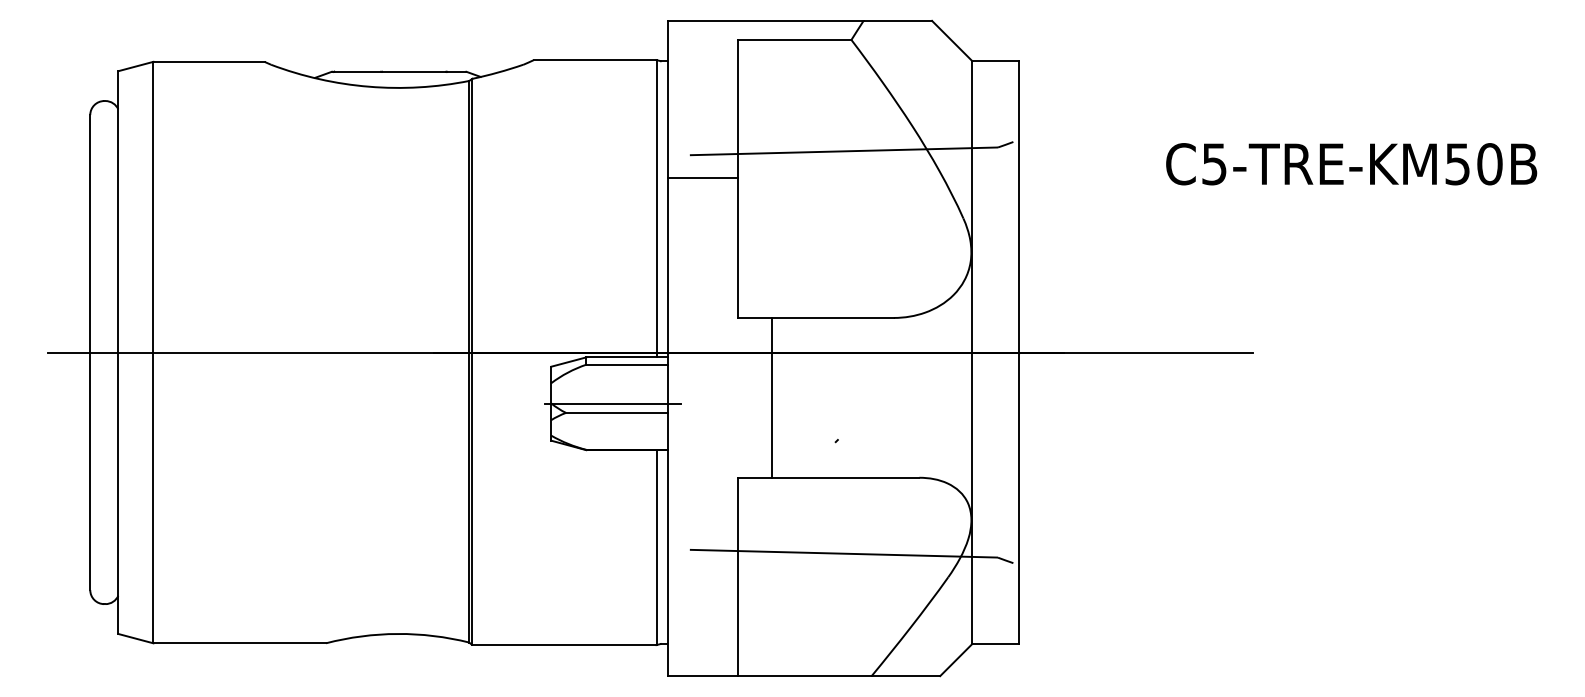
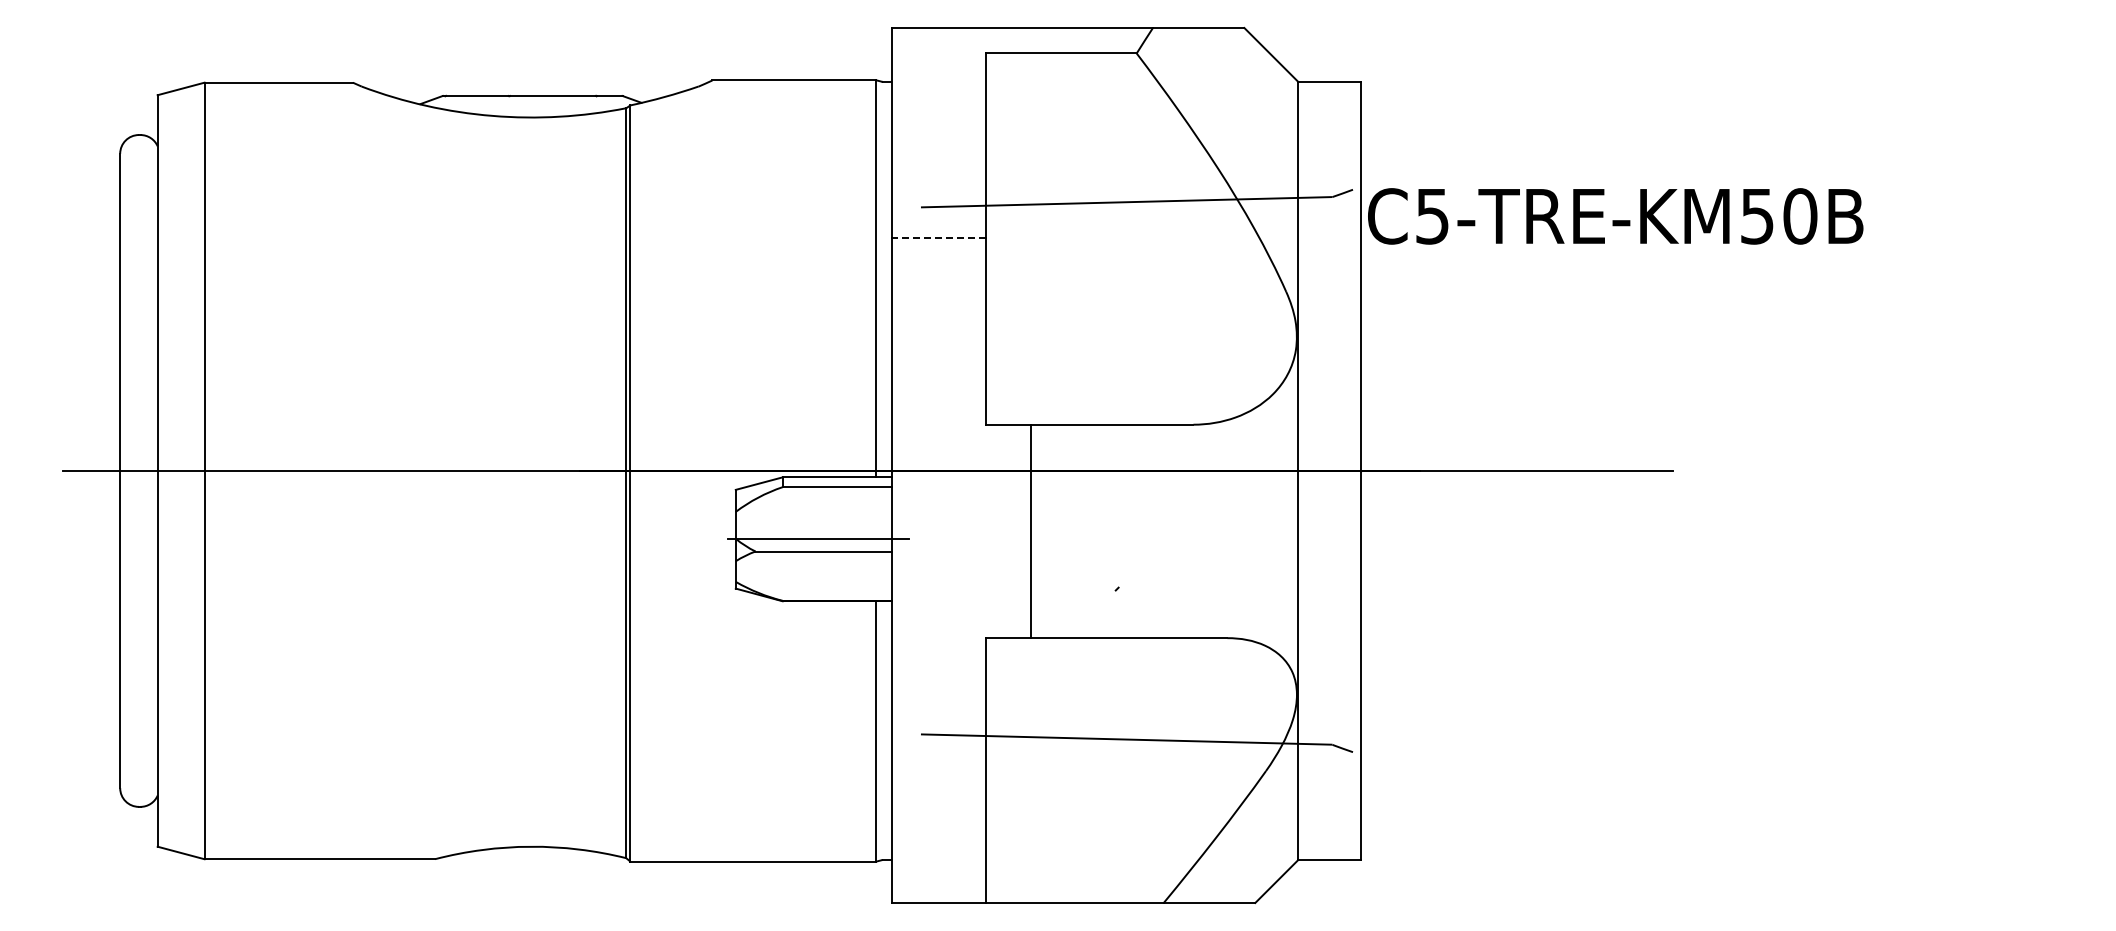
text: (1351, 164) -> (1615, 216), moved
line: (703, 177) -> (938, 237), solid -> dashed

